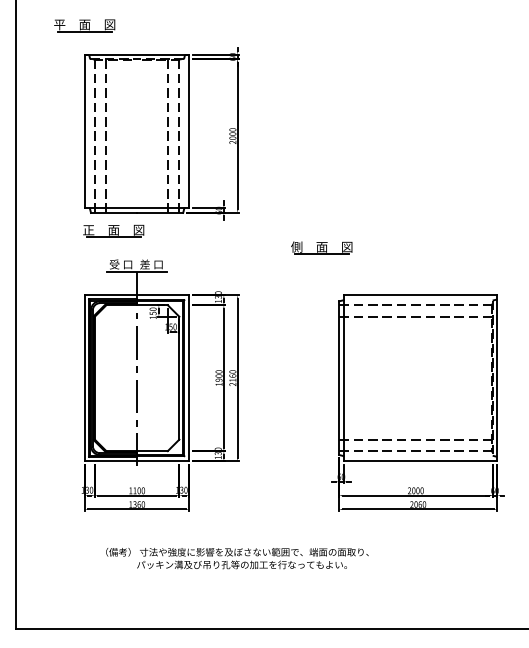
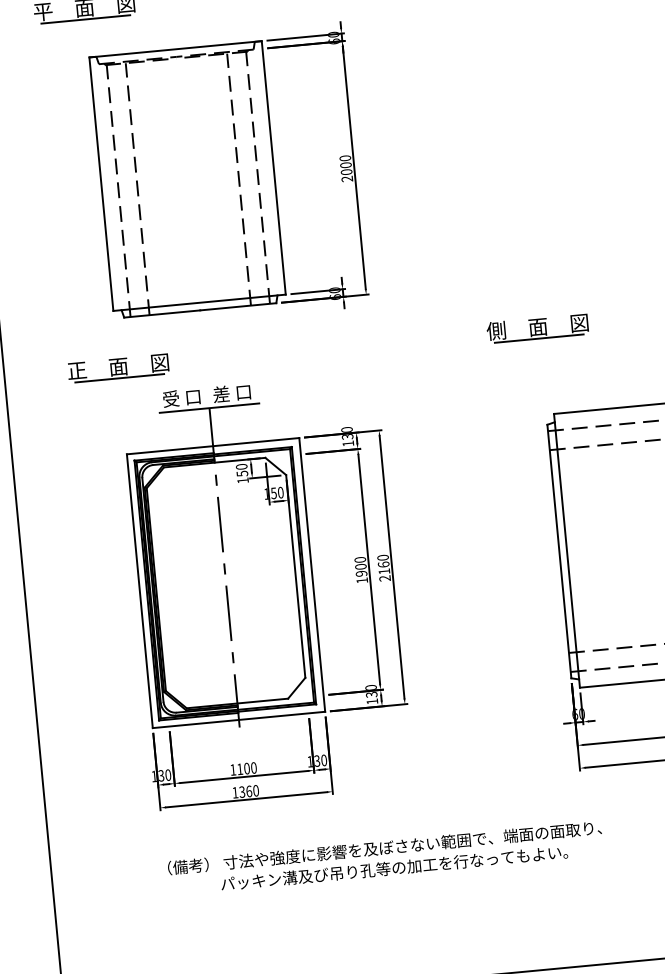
part: (113, 230) -> (118, 367), moved
part: (321, 247) -> (537, 327), moved
text: (237, 558) -> (385, 858), moved

